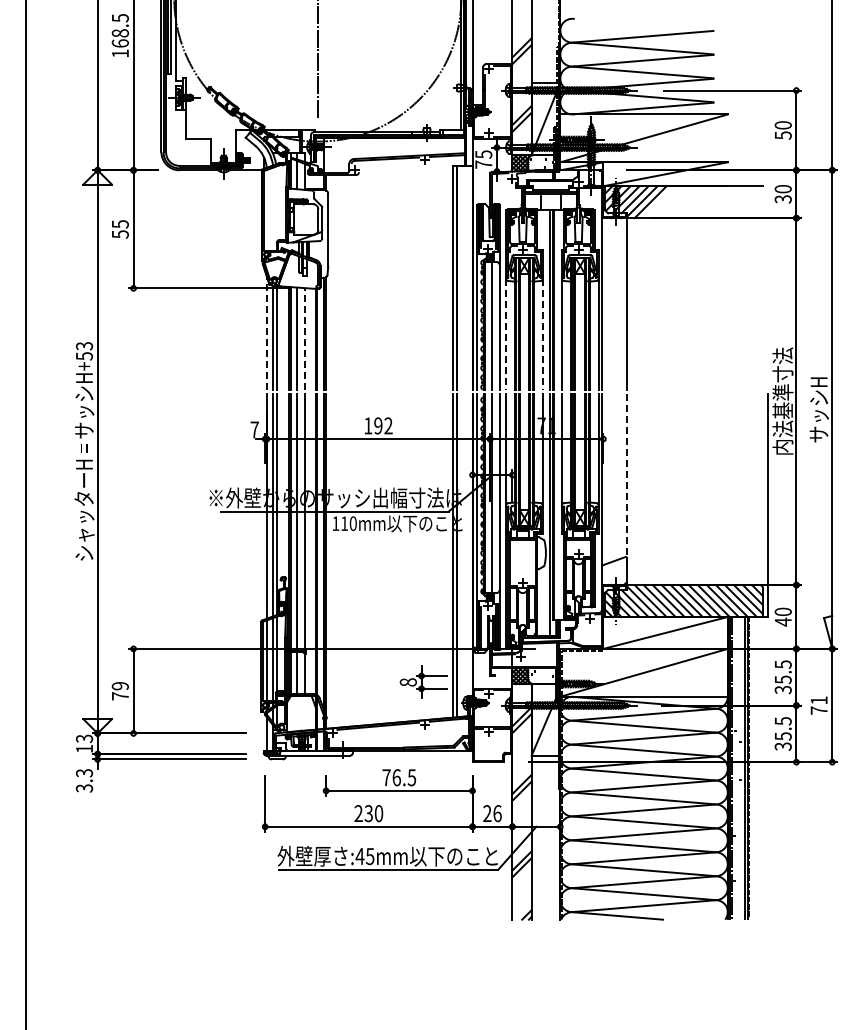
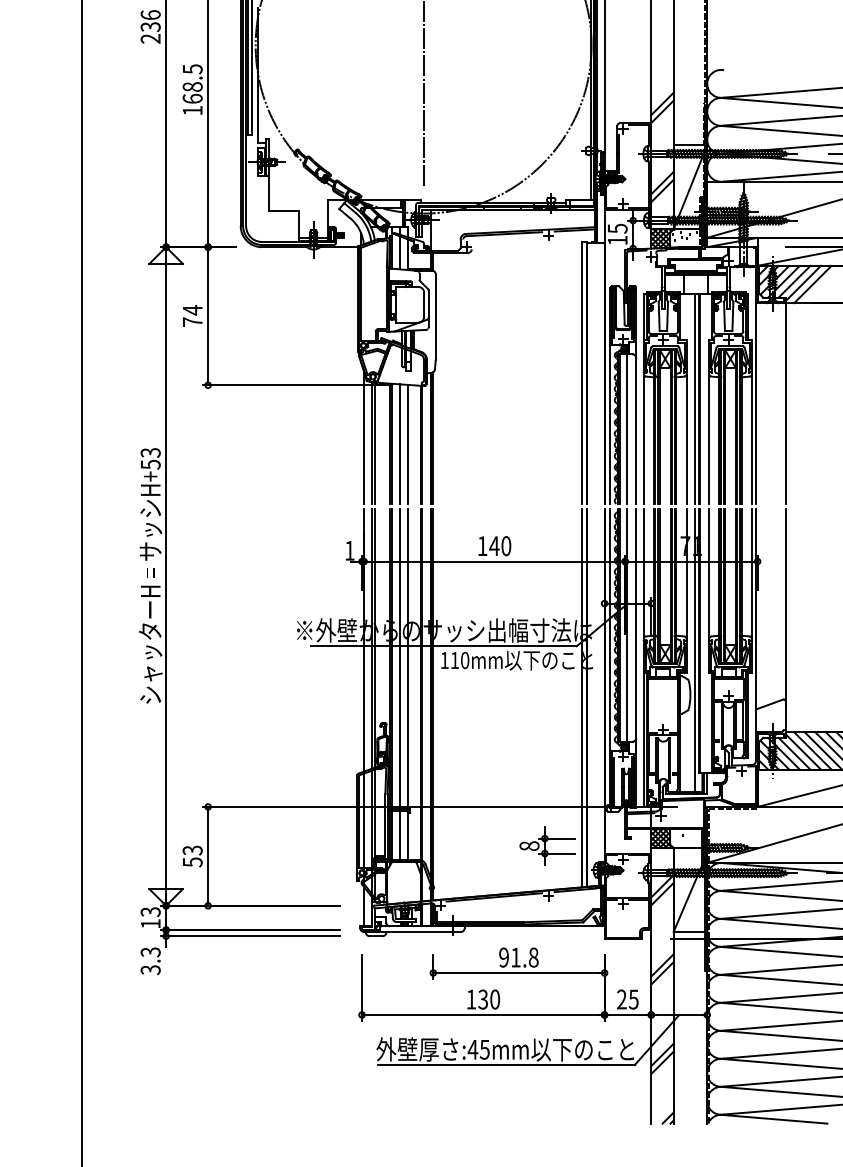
text: (483, 164) -> (617, 240), 75 -> 15
text: (120, 228) -> (192, 315), 55 -> 74
line: (266, 333) -> (363, 438), dashed -> solid
line: (506, 334) -> (644, 439), dashed -> solid
line: (542, 334) -> (686, 439), dashed -> solid
line: (304, 338) -> (408, 443), dashed -> solid
text: (382, 425) -> (499, 545), 192 -> 140
text: (254, 429) -> (349, 550), 7 -> 1
line: (627, 478) -> (785, 607), dashed -> solid
text: (120, 691) -> (192, 856), 79 -> 53
text: (399, 777) -> (519, 957), 76.5 -> 91.8
text: (358, 813) -> (471, 999), 230 -> 130
text: (497, 813) -> (633, 999), 26 -> 25

